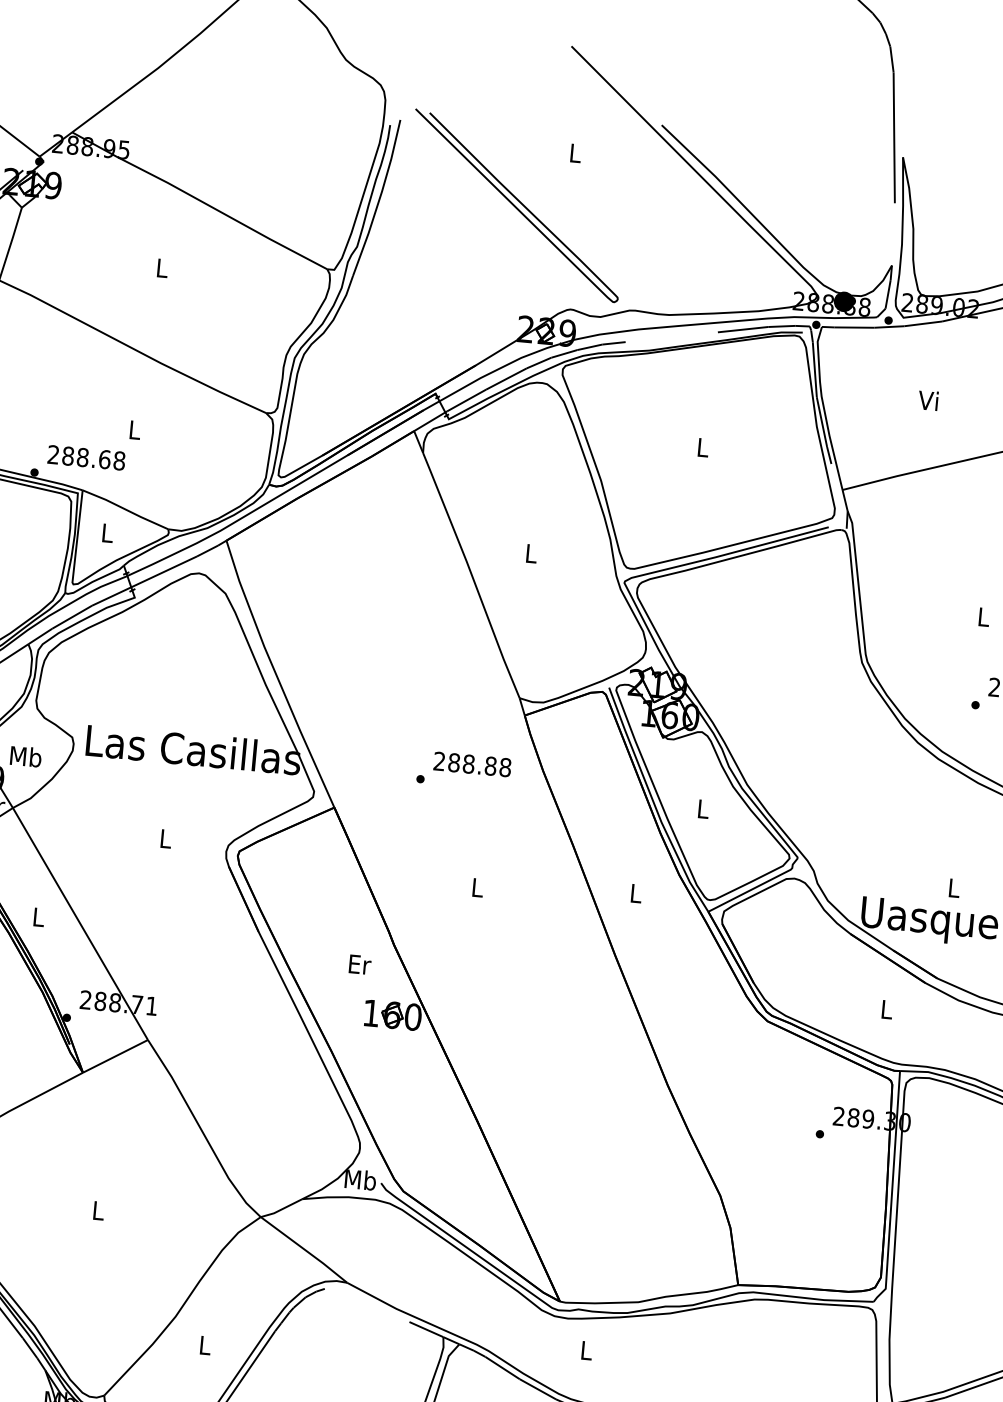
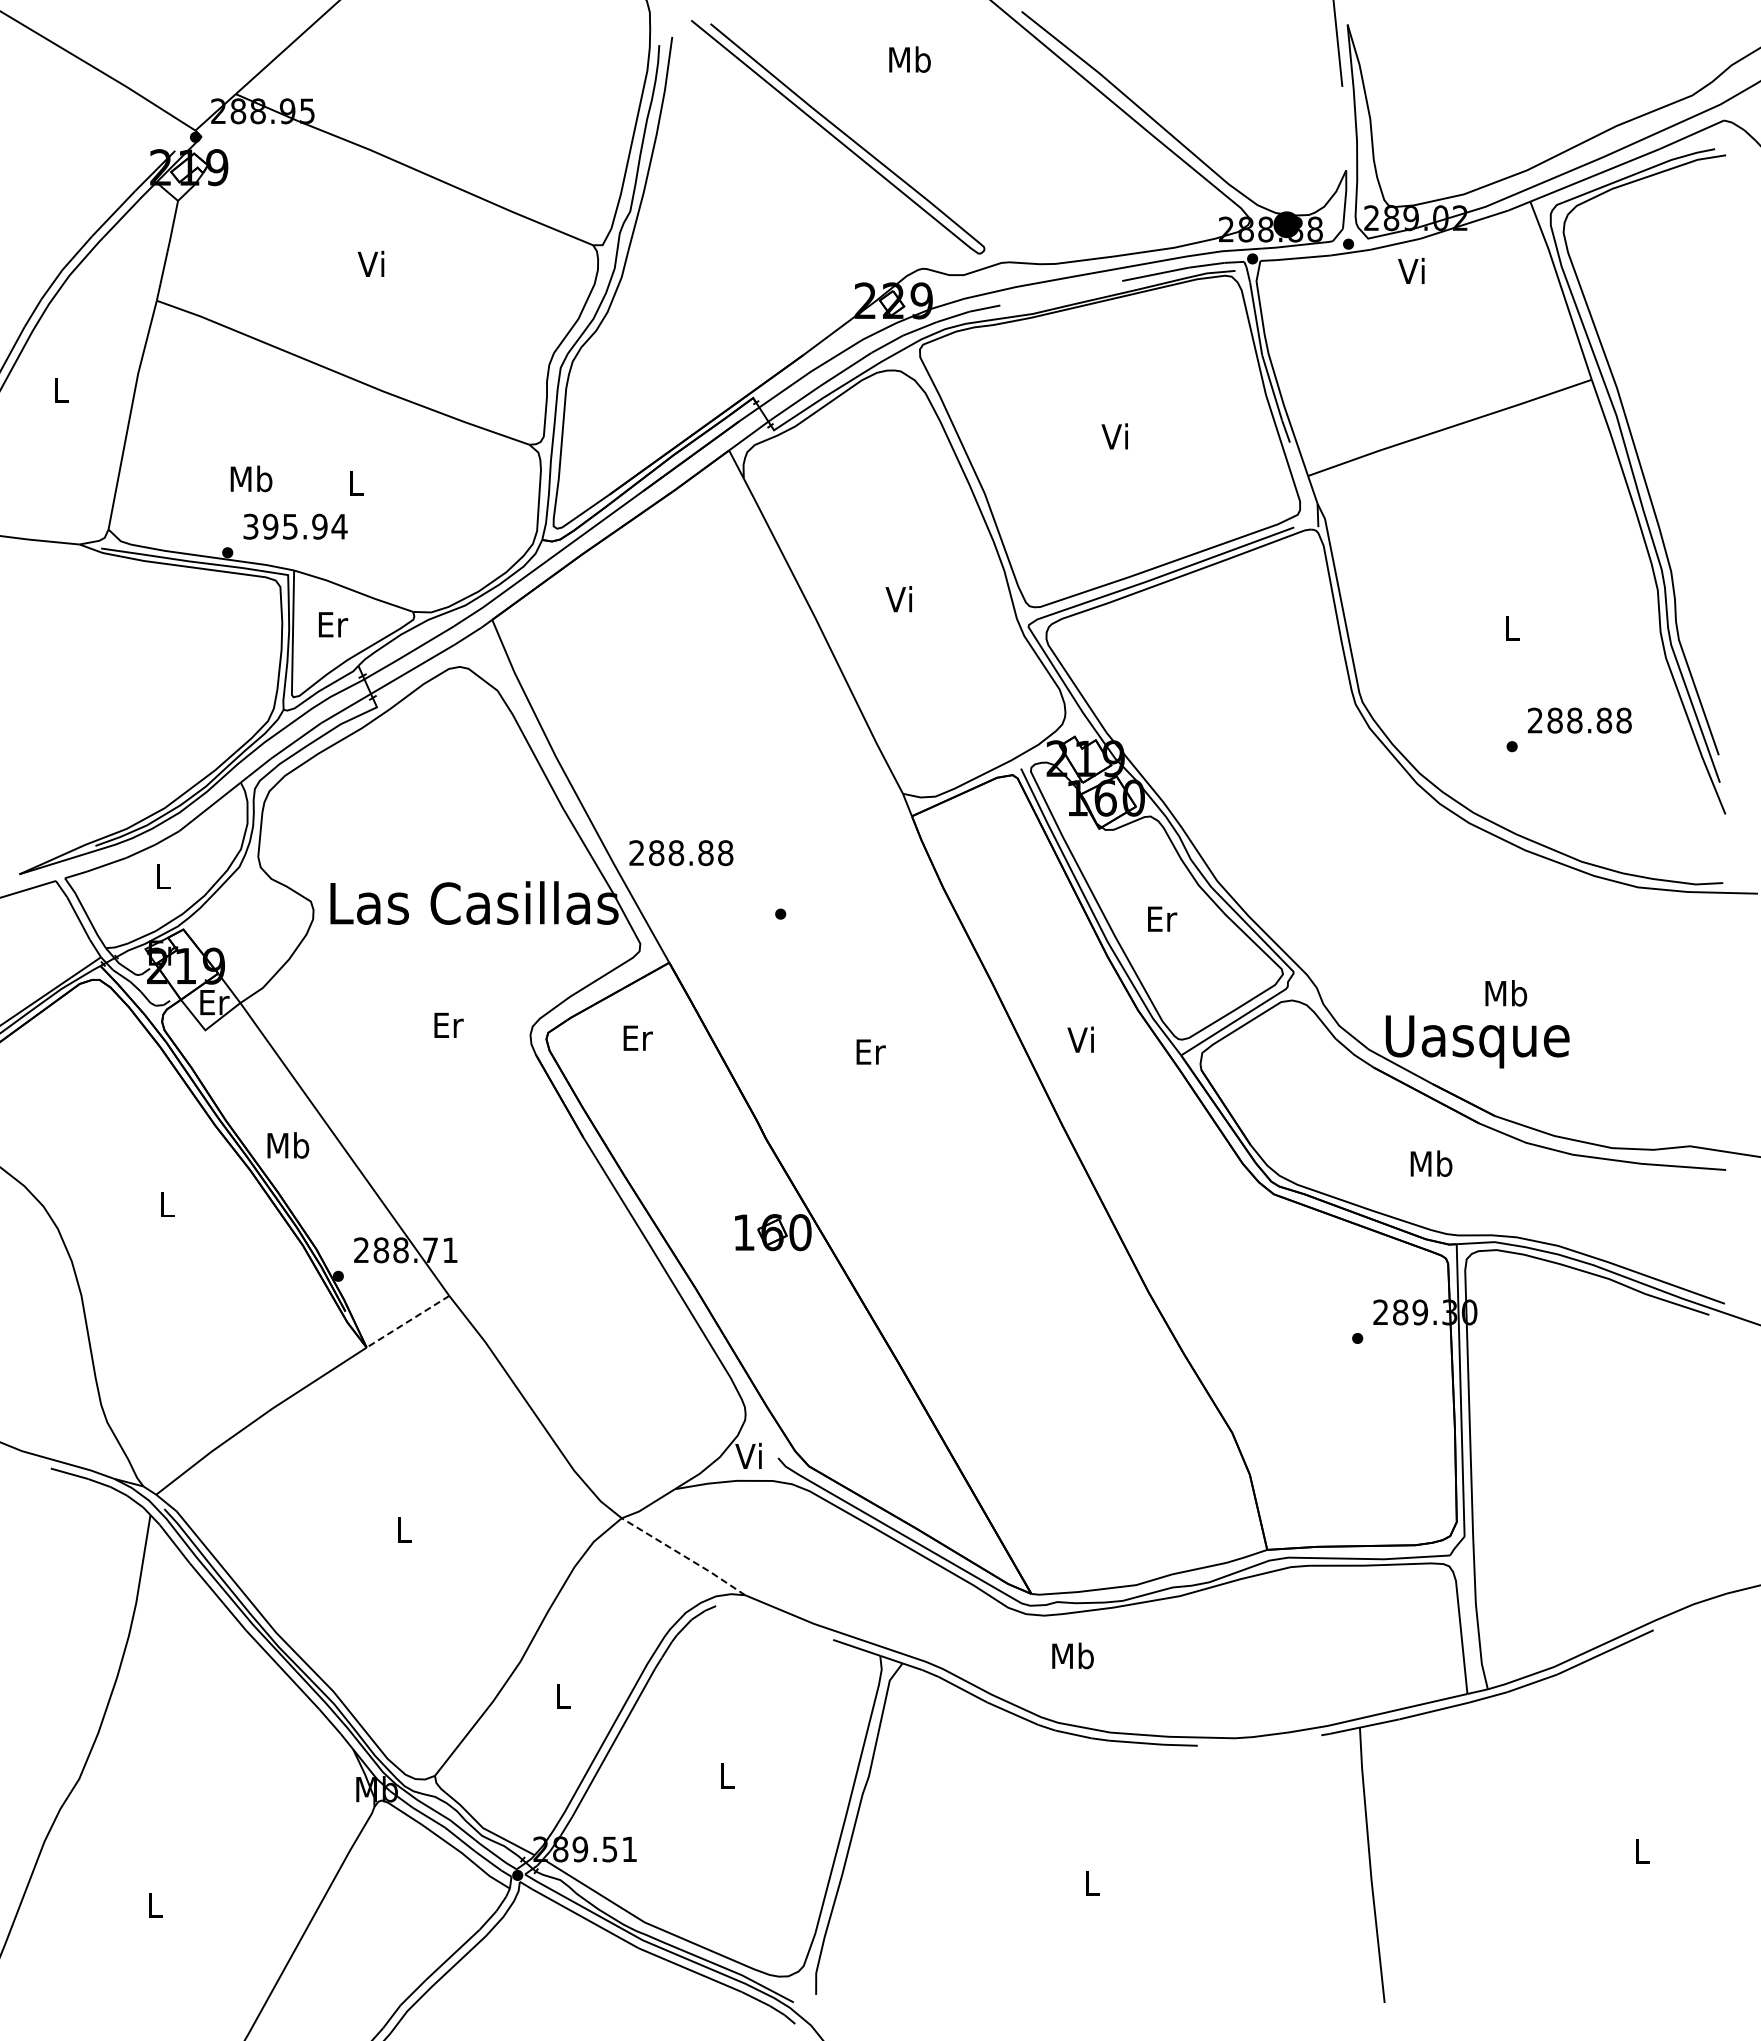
text: (575, 153) -> (909, 59), L -> Mb
text: (160, 267) -> (370, 263), L -> Vi
text: (928, 400) -> (1411, 270), moved
text: (701, 447) -> (1114, 436), L -> Vi
text: (86, 457) -> (295, 526), 288.68 -> 395.94
text: (108, 533) -> (333, 624), L -> Er
text: (529, 553) -> (898, 599), L -> Vi
text: (26, 756) -> (251, 478), moved
text: (472, 764) -> (681, 853), moved
text: (703, 808) -> (1162, 918), L -> Er
text: (166, 838) -> (448, 1024), L -> Er
text: (477, 887) -> (870, 1051), L -> Er
text: (954, 888) -> (1506, 993), L -> Mb
text: (634, 892) -> (1080, 1039), L -> Vi
text: (38, 917) -> (288, 1145), L -> Mb
text: (359, 964) -> (637, 1037), moved
text: (886, 1009) -> (1431, 1163), L -> Mb
line: (115, 1056) -> (408, 1321), solid -> dashed
text: (360, 1179) -> (750, 1455), Mb -> Vi
line: (304, 1249) -> (684, 1556), solid -> dashed
text: (586, 1350) -> (1072, 1655), L -> Mb

